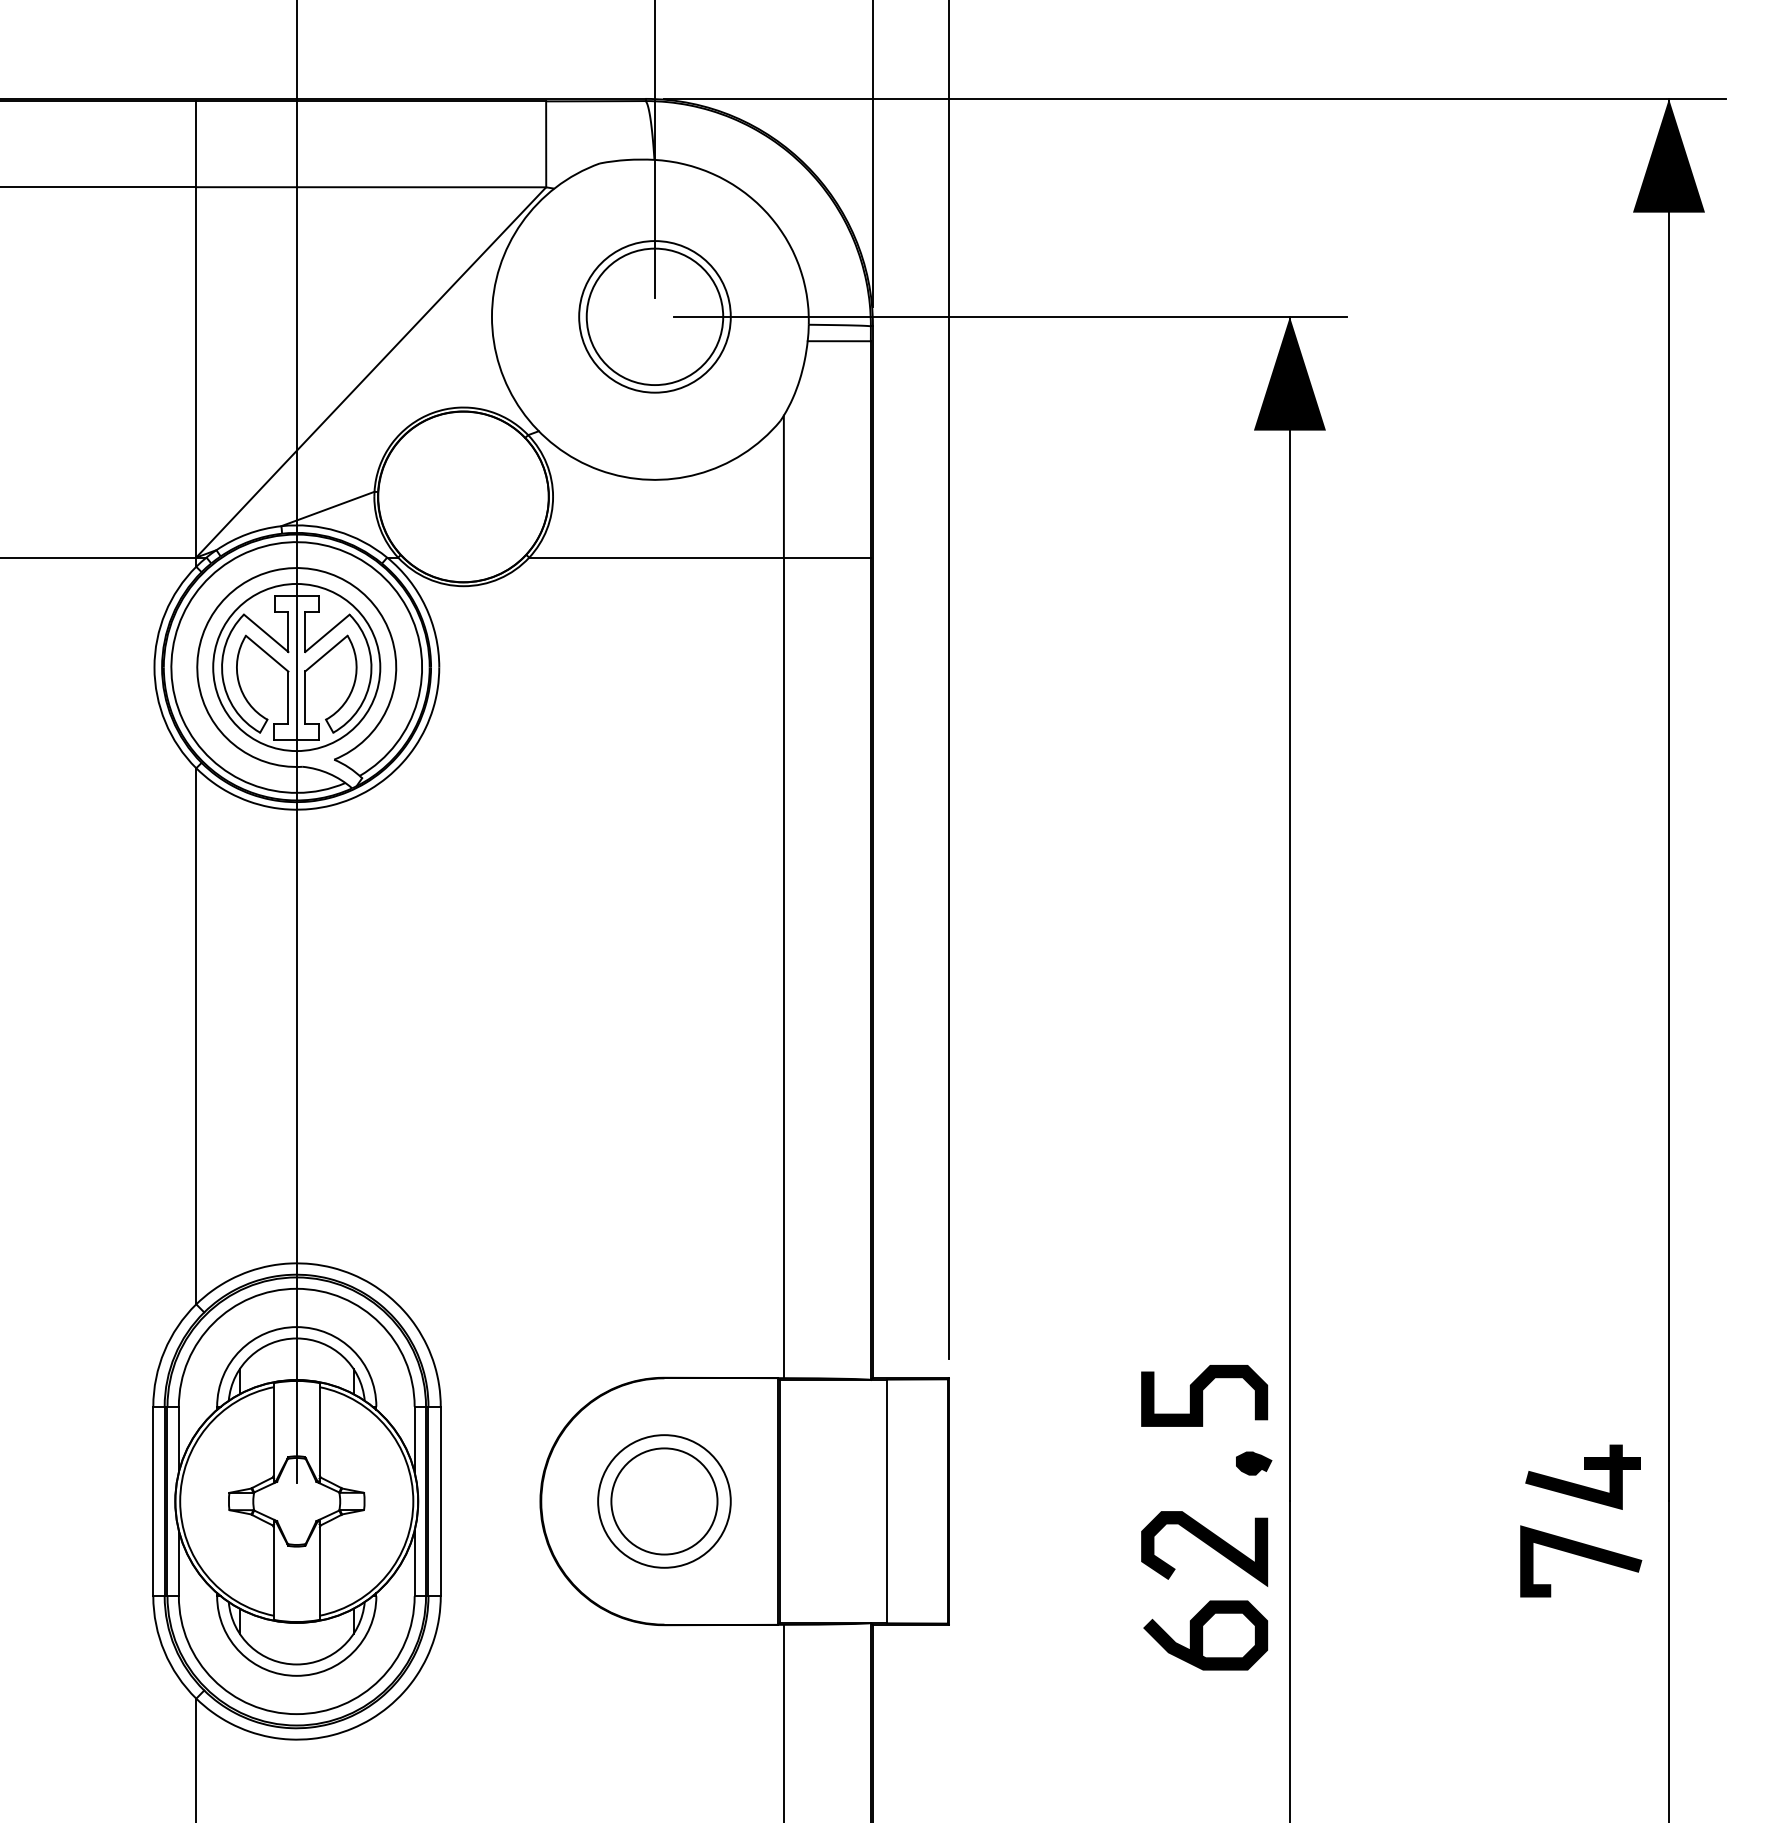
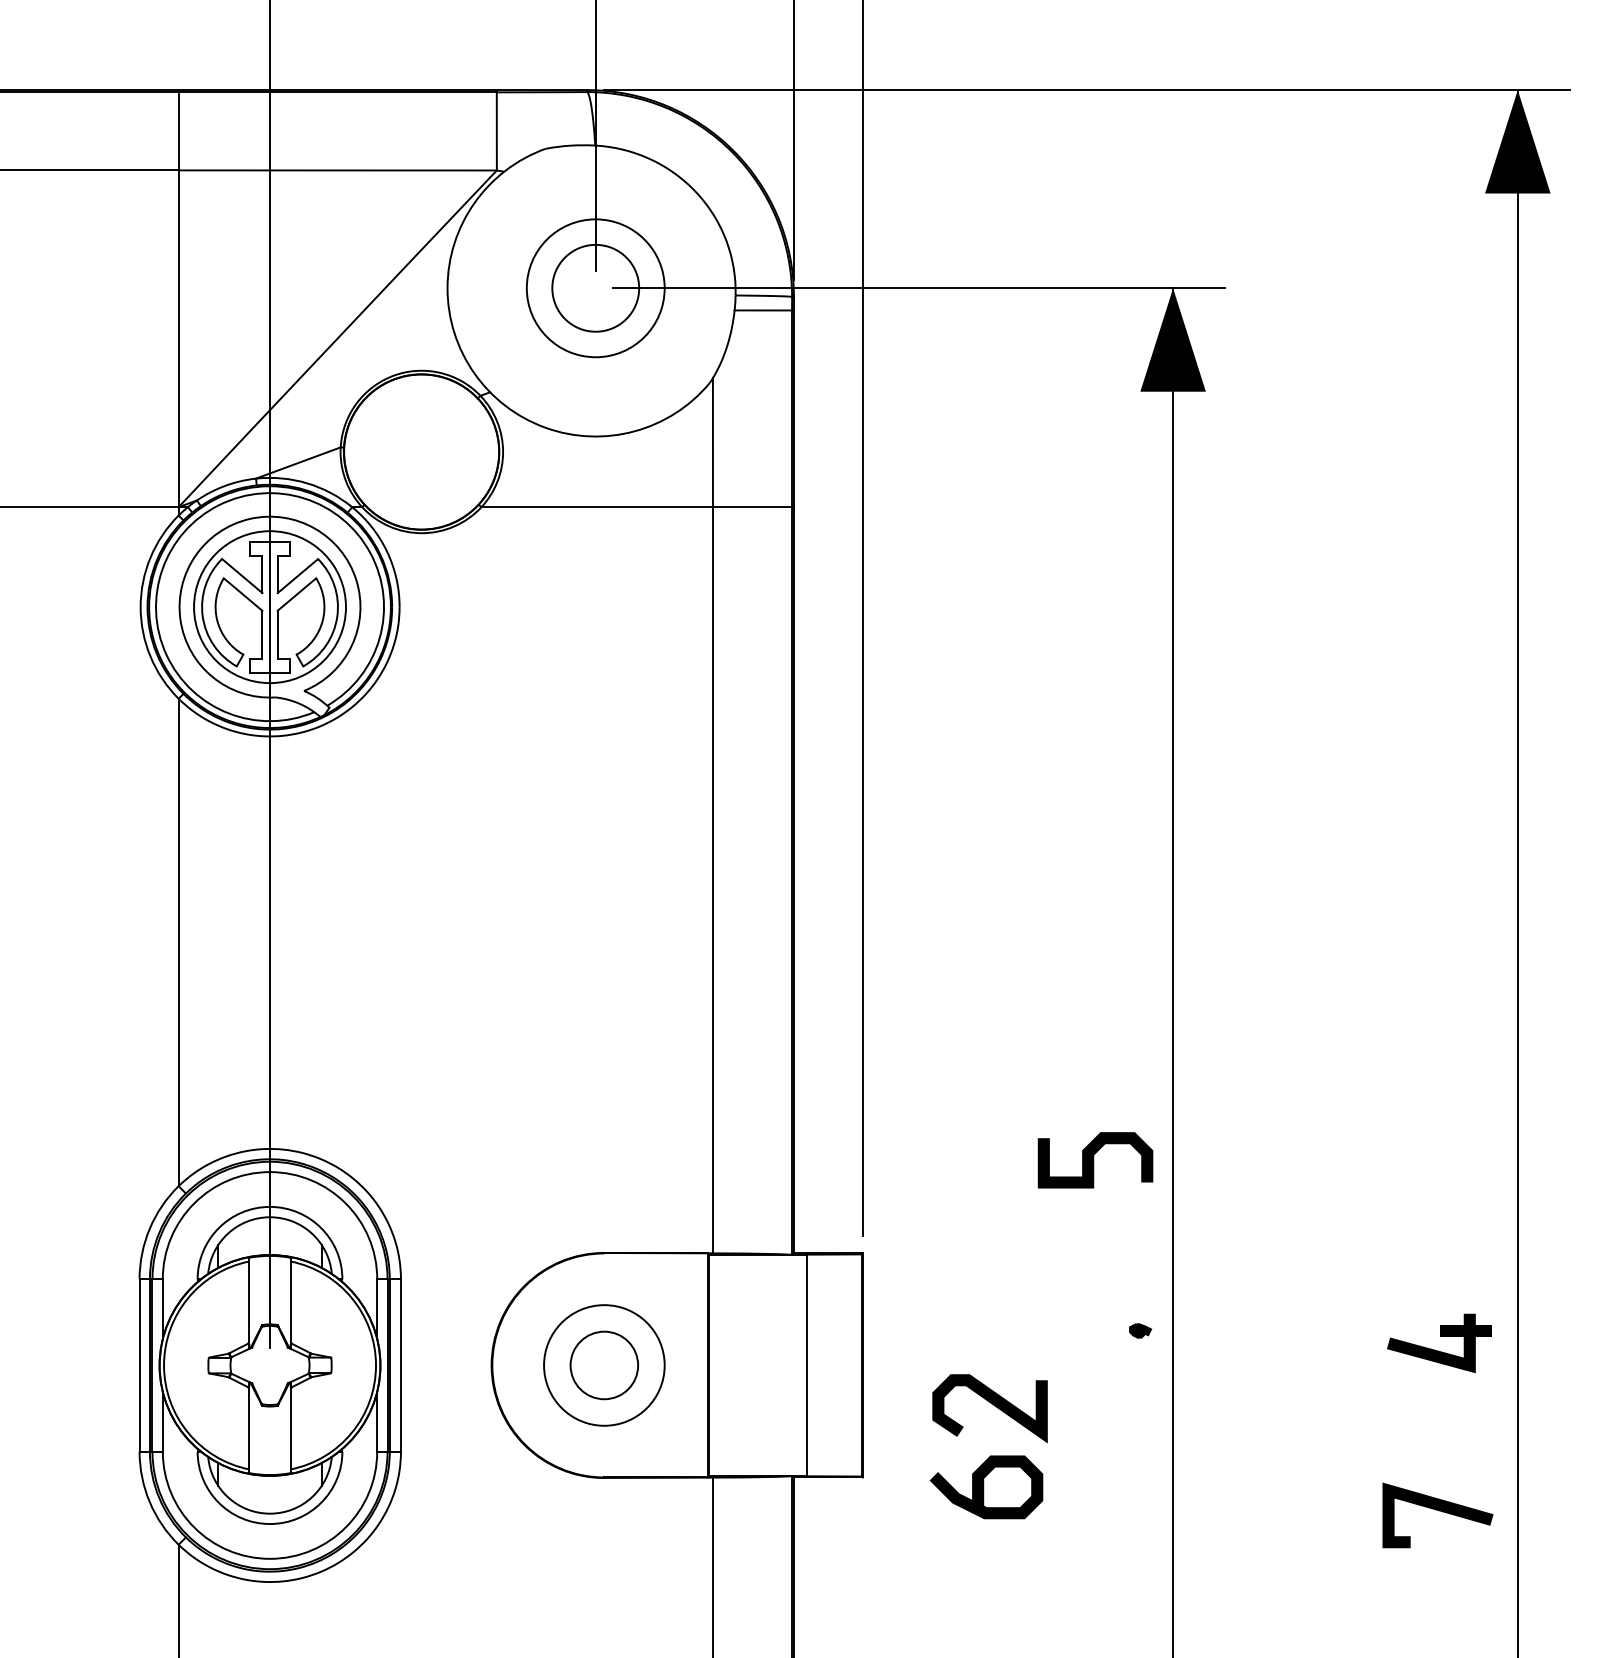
circle: (654, 316) -> (595, 287), size x0.7
curve: (1203, 1395) -> (1094, 1159), moved
part: (1254, 1463) -> (1140, 1330), size x0.7
circle: (664, 1501) -> (604, 1365), size x0.7
curve: (1206, 1544) -> (991, 1404), moved
line: (1581, 1556) -> (1438, 1510), moved
curve: (1203, 1635) -> (984, 1487), moved

